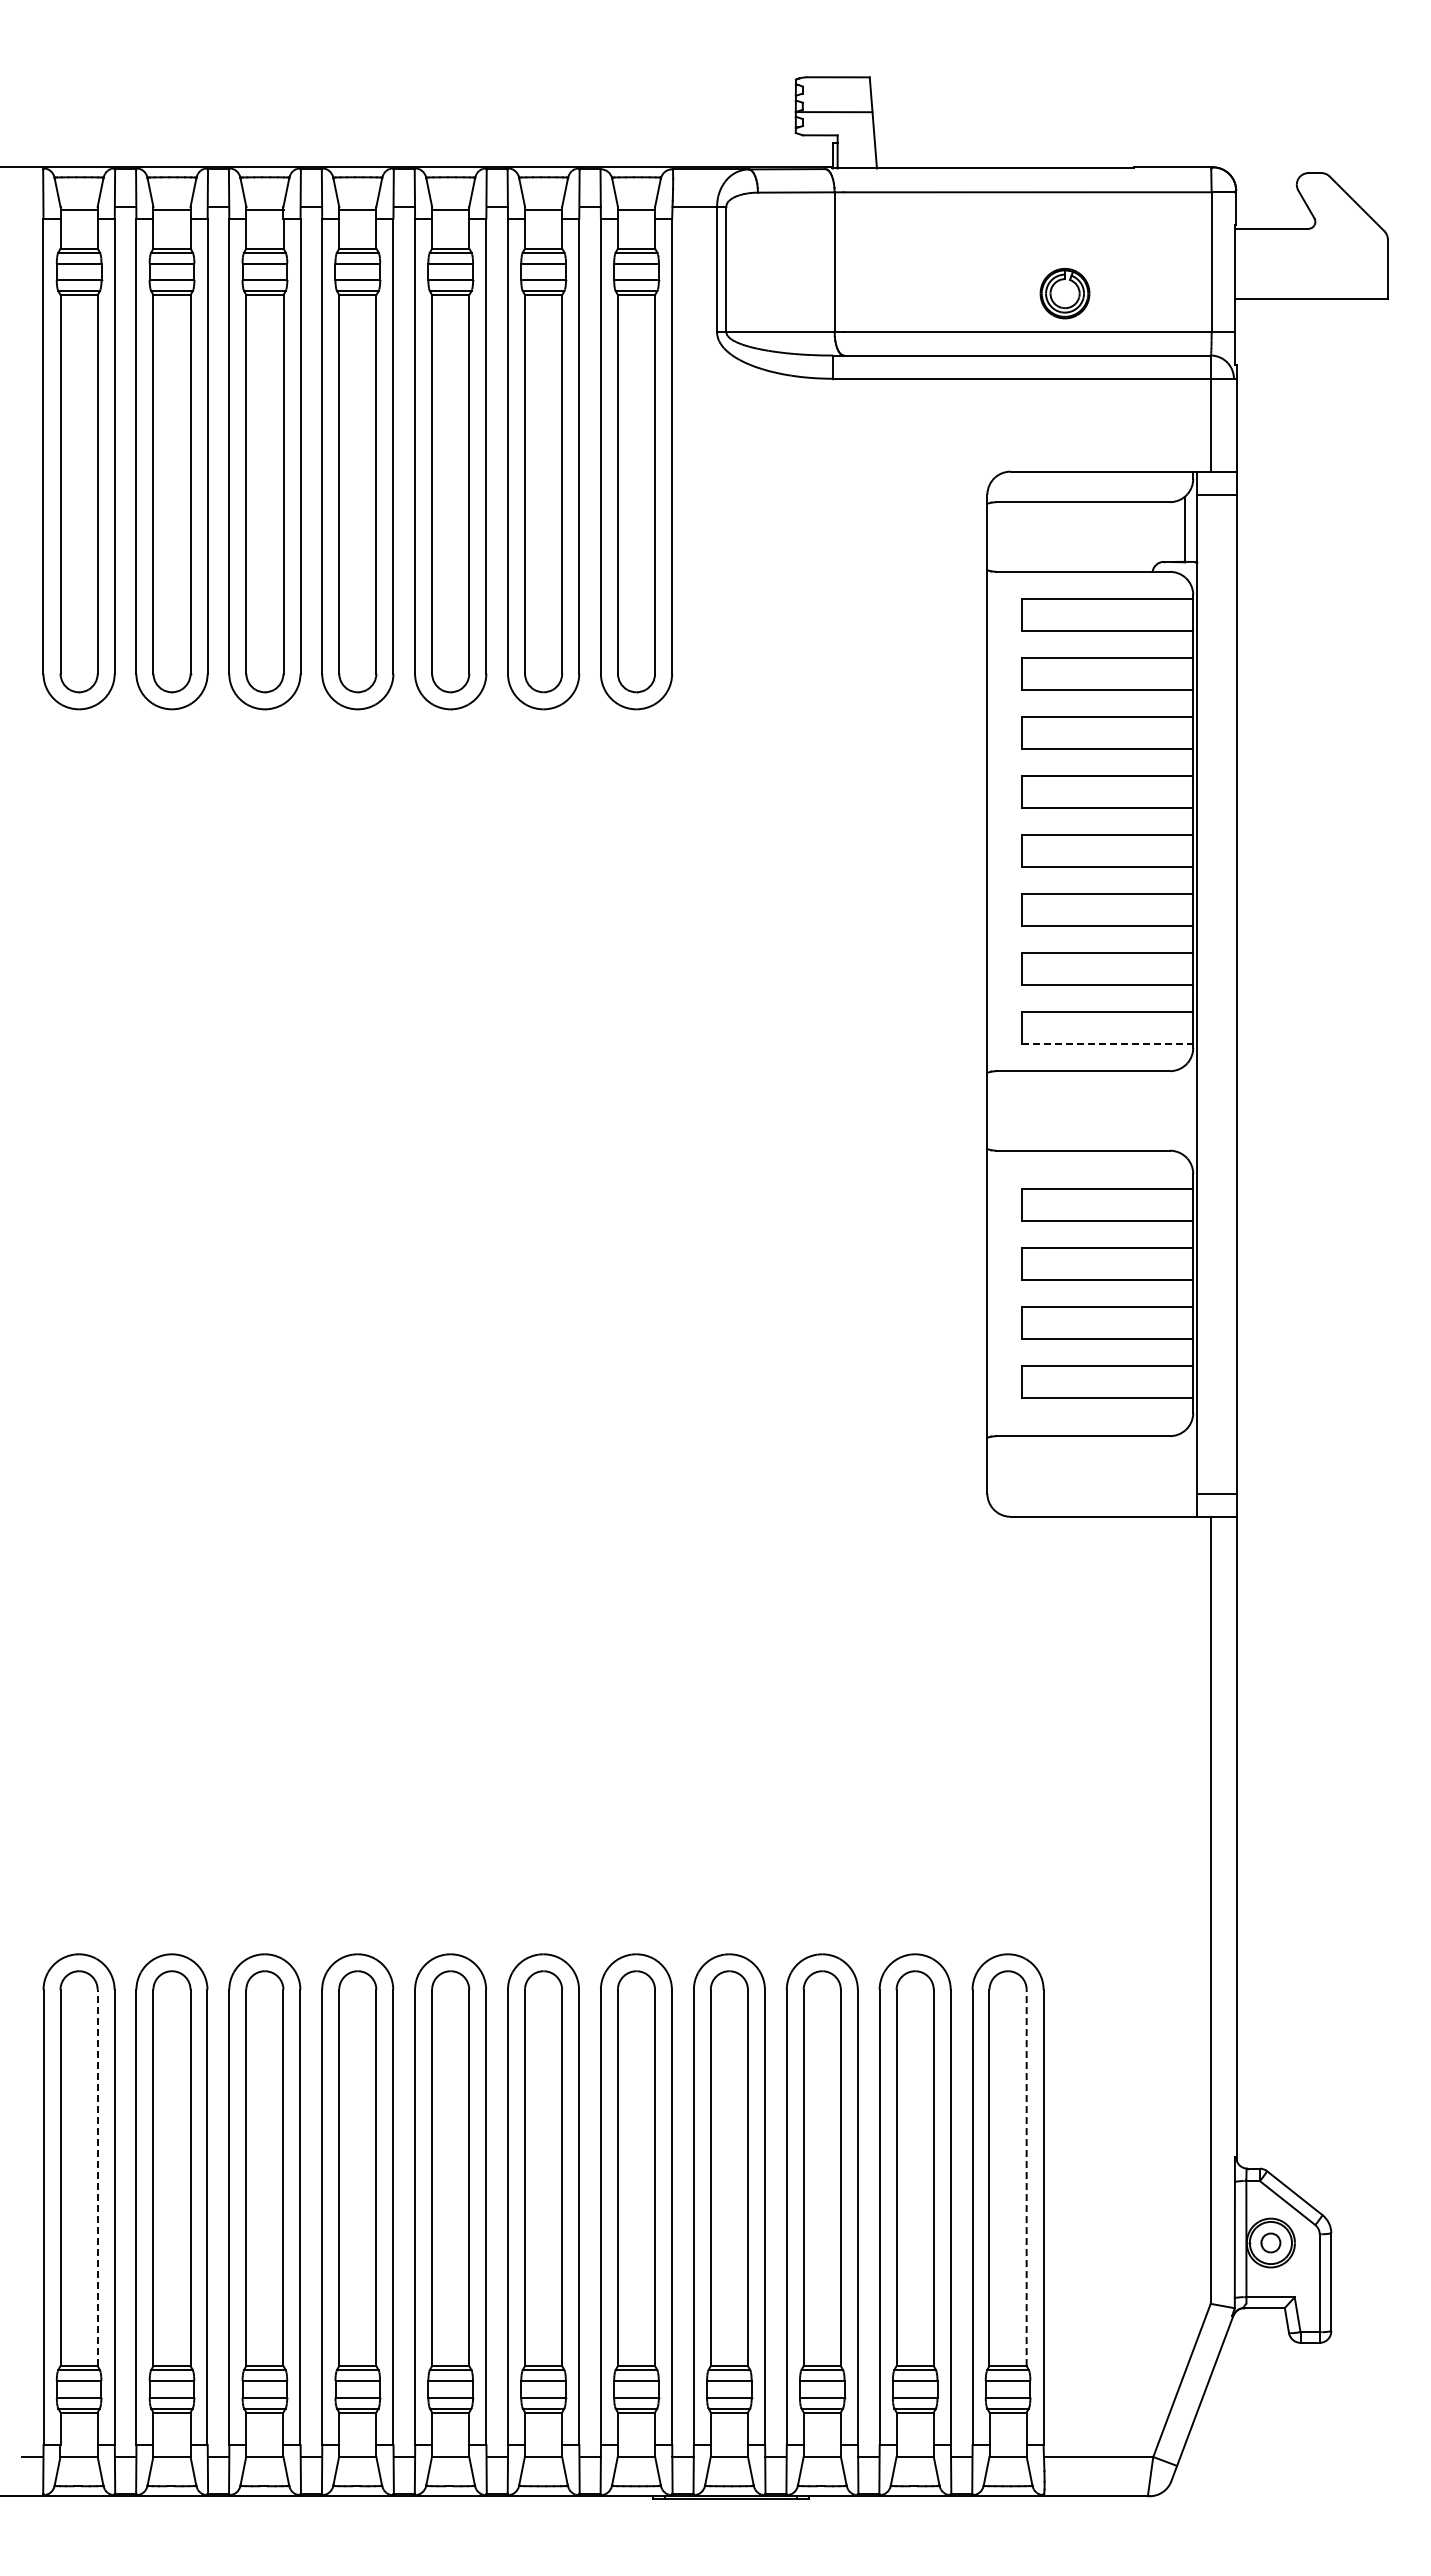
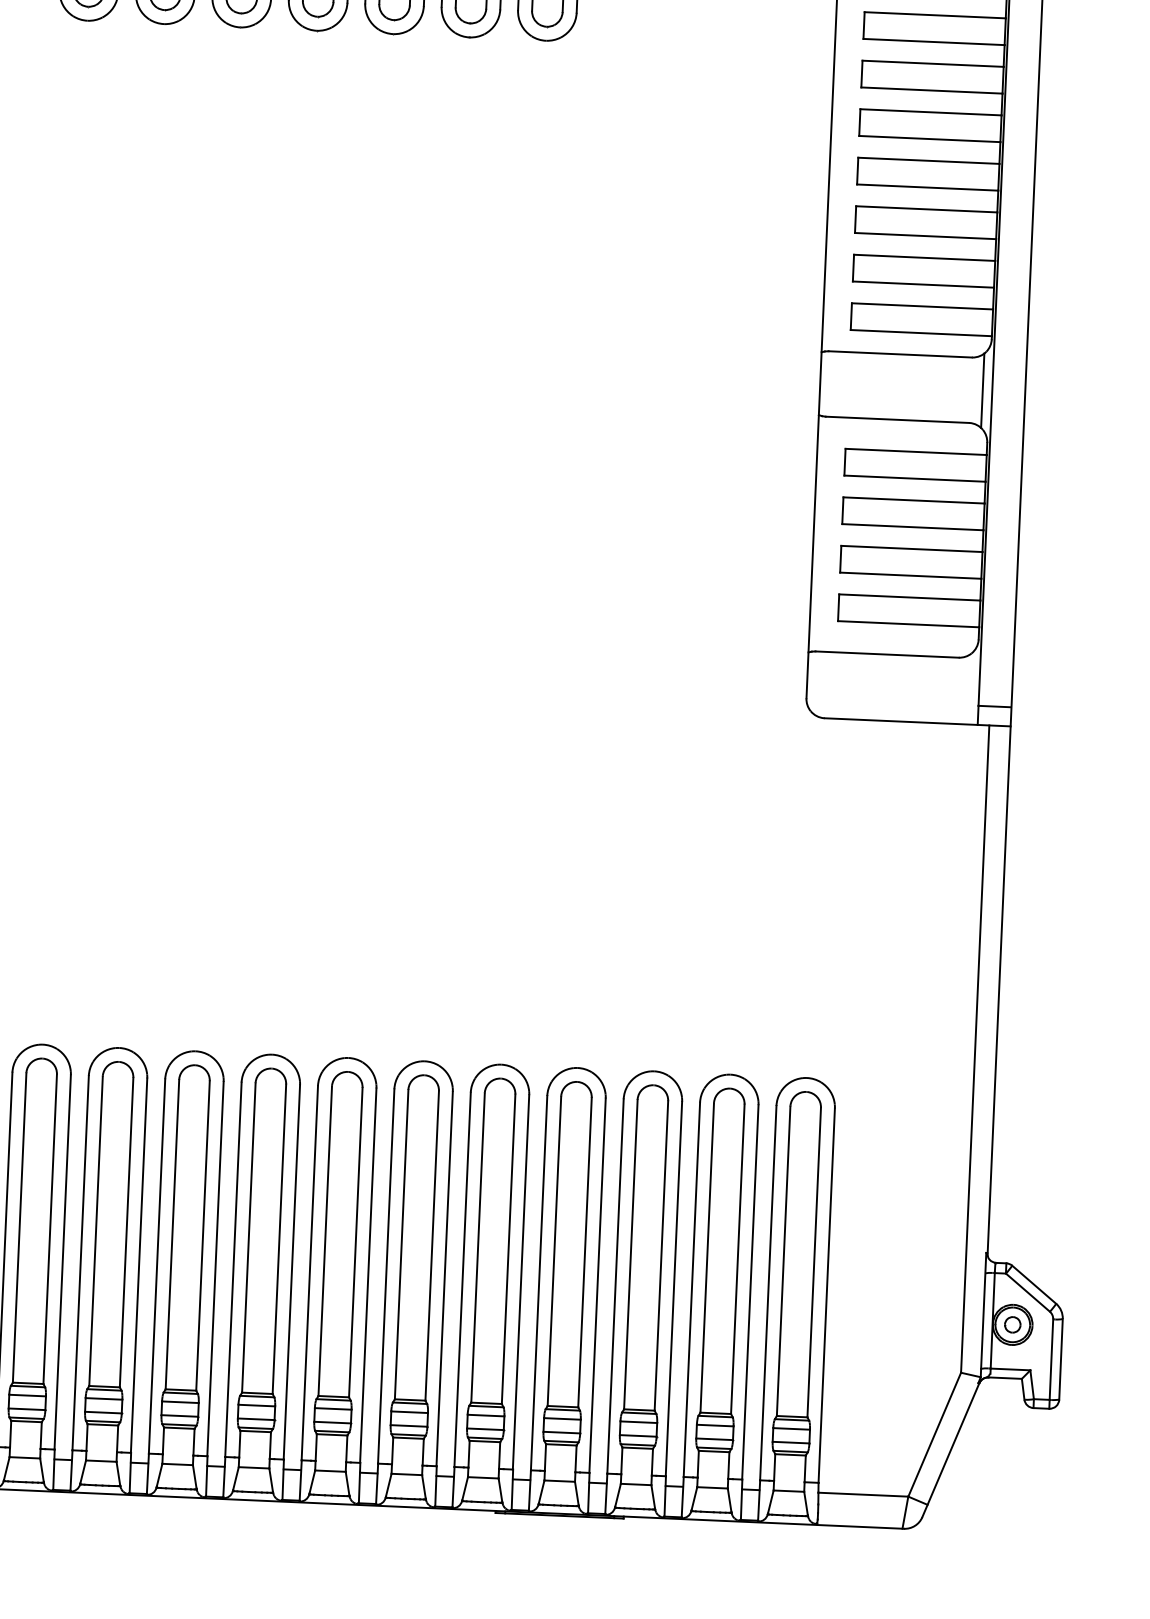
line: (1107, 1044) -> (921, 333), dashed -> solid
line: (1184, 1110) -> (982, 390), added
line: (97, 2177) -> (50, 1228), dashed -> solid
line: (1026, 2177) -> (814, 1262), dashed -> solid

